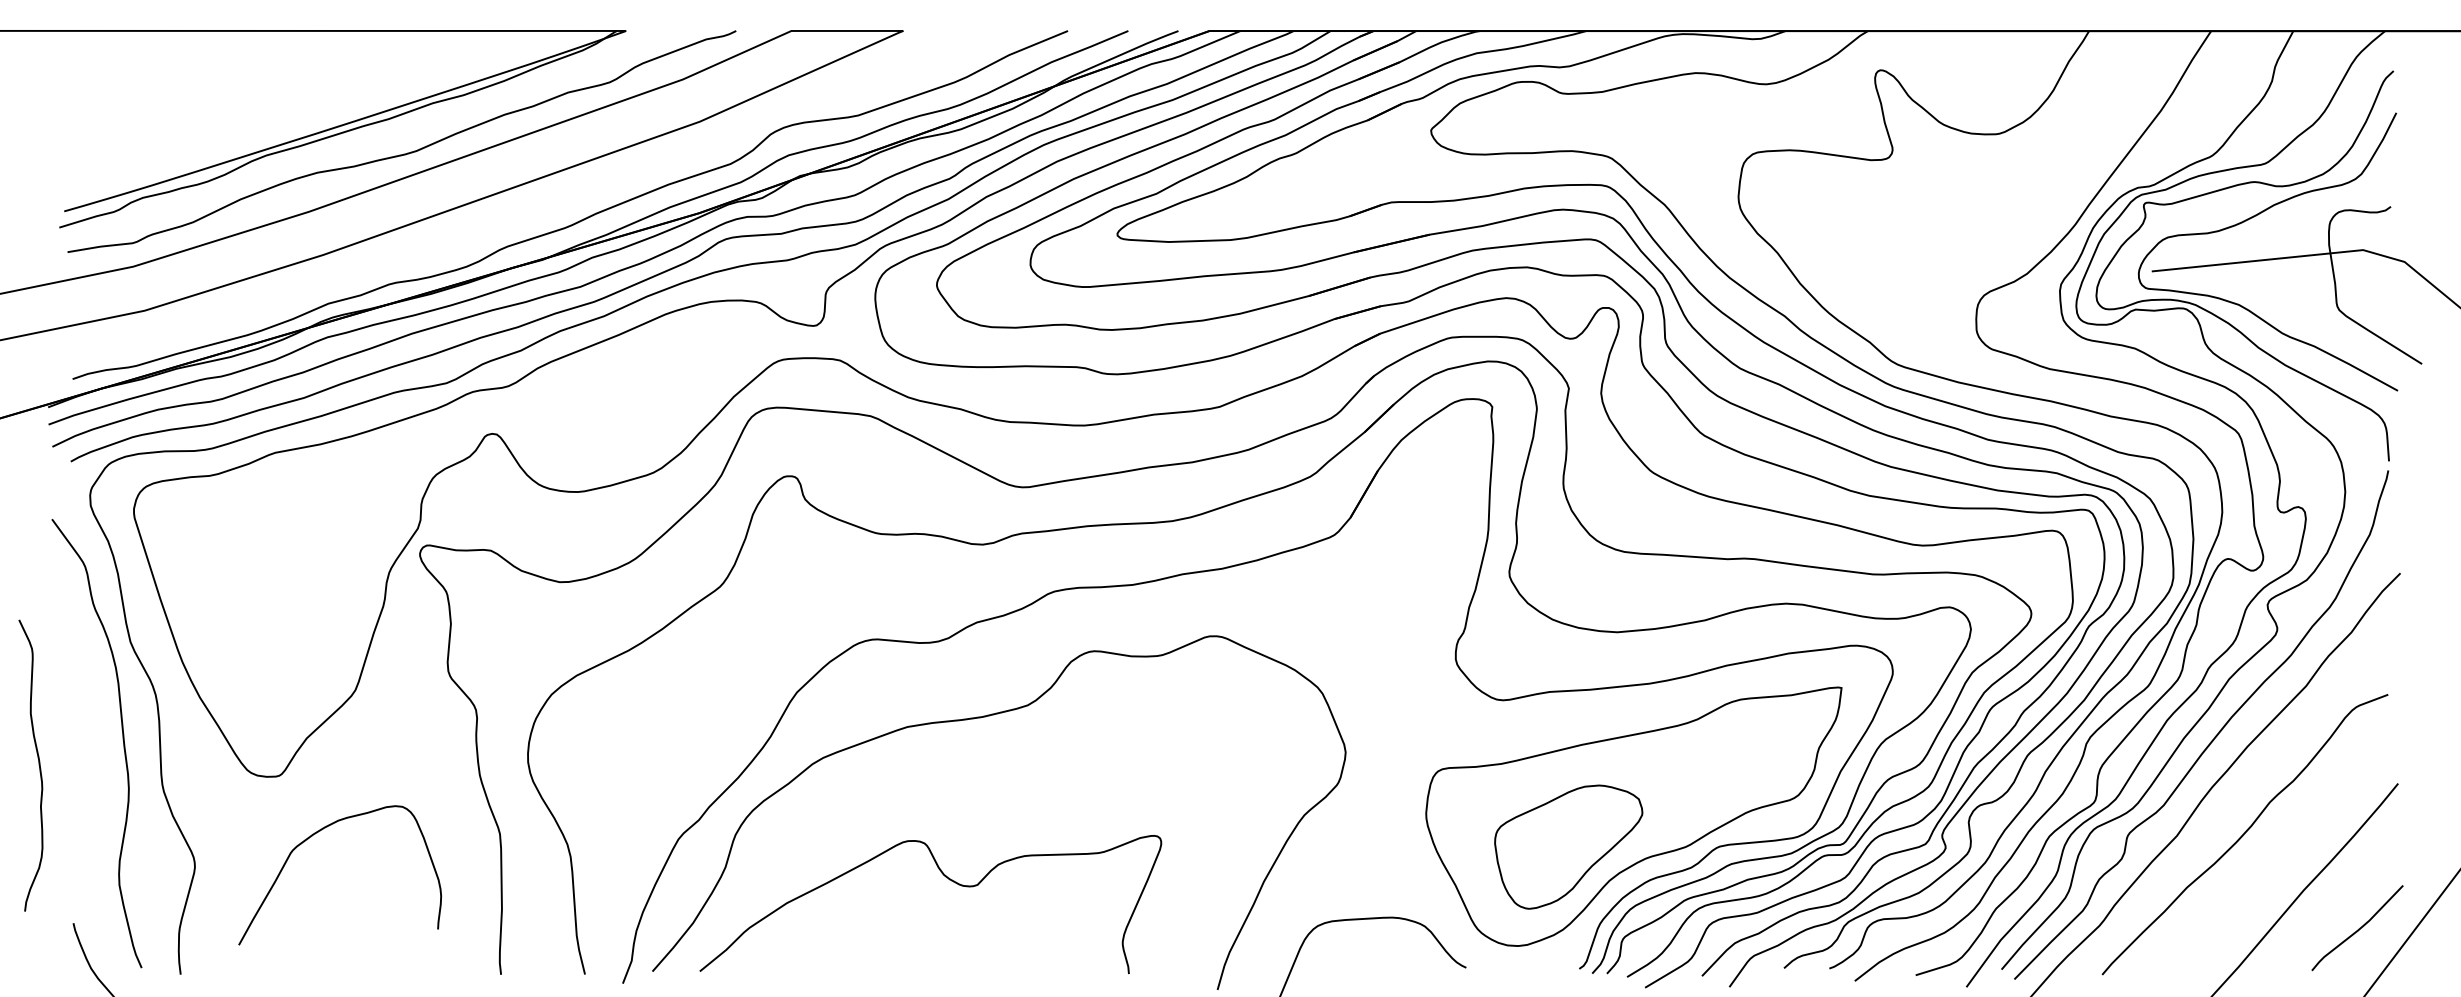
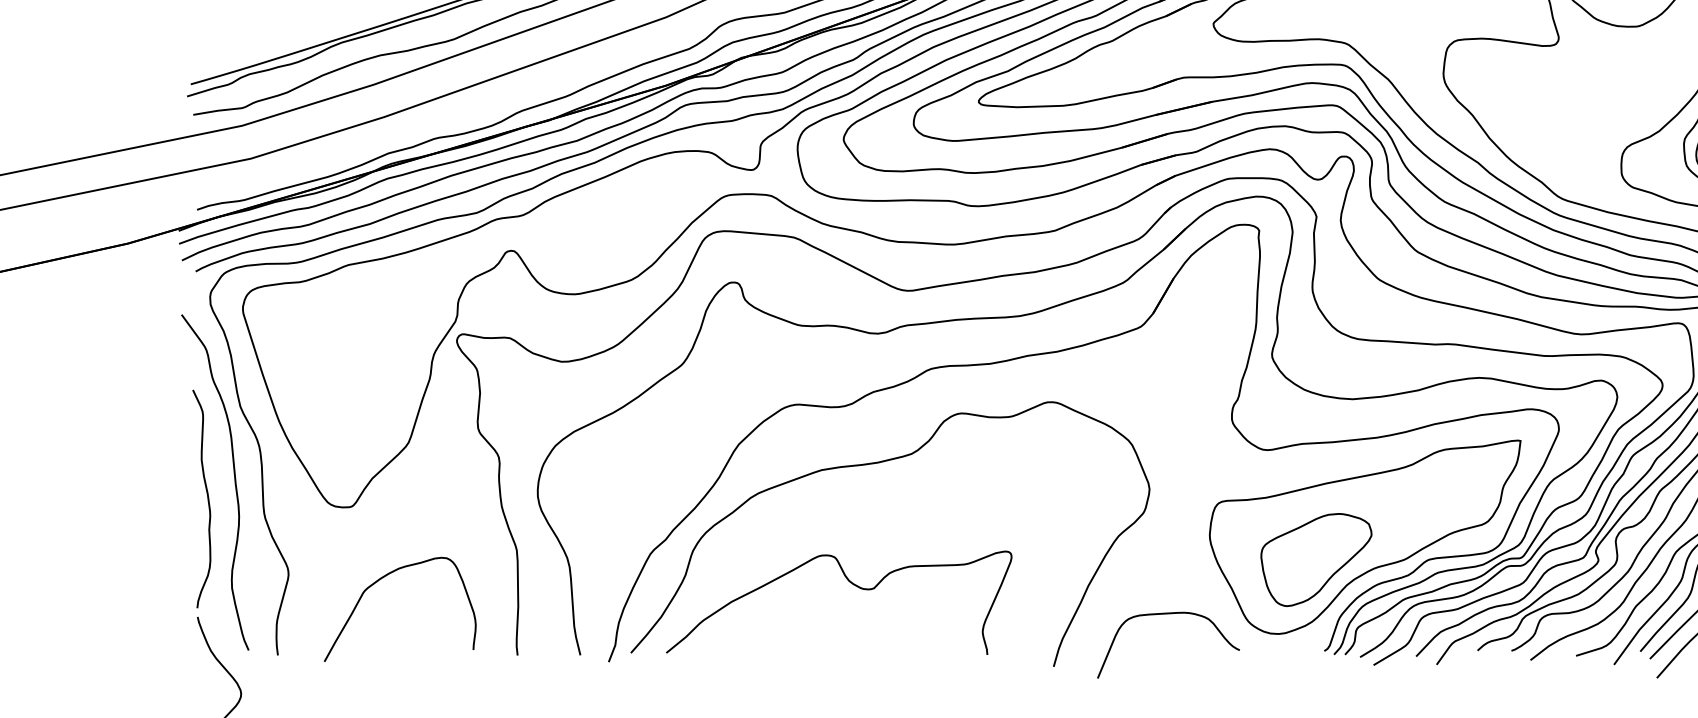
curve: (38, 765) -> (207, 498), moved
curve: (317, 833) -> (383, 578), moved

